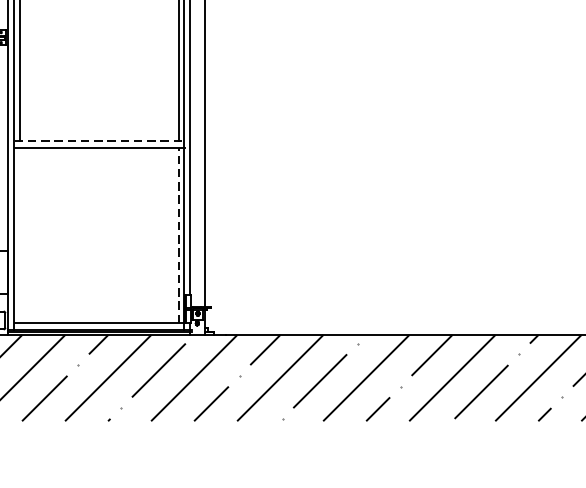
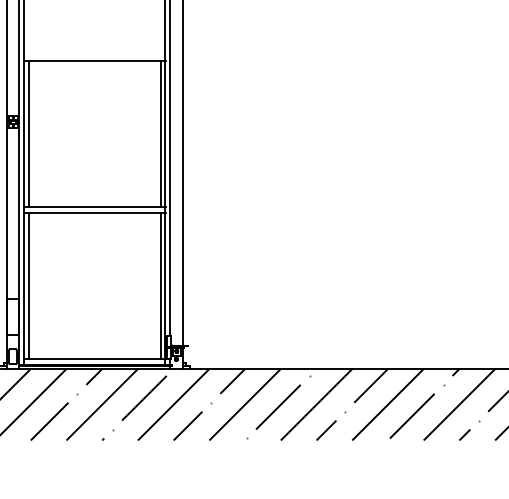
line: (99, 140) -> (95, 207), dashed -> solid
line: (20, 234) -> (29, 285), added
line: (178, 235) -> (160, 286), dashed -> solid

